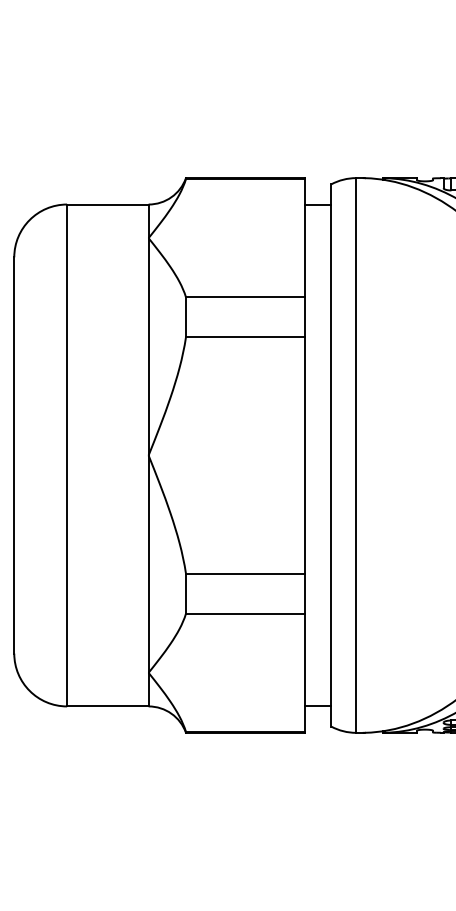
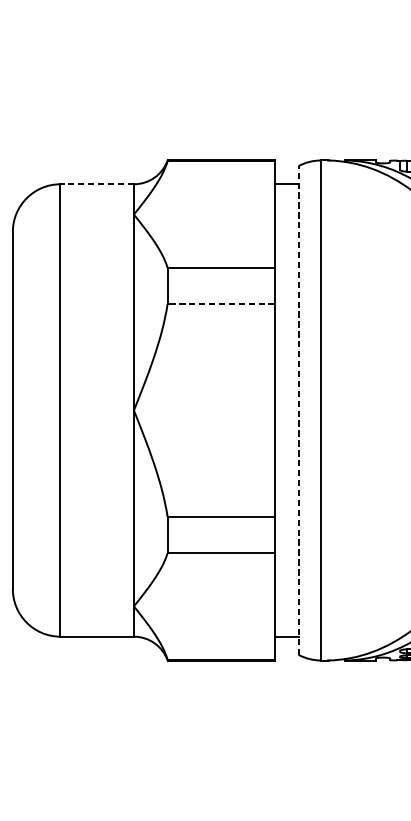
line: (107, 204) -> (96, 184), solid -> dashed
line: (244, 337) -> (220, 304), solid -> dashed
line: (331, 454) -> (298, 409), solid -> dashed

